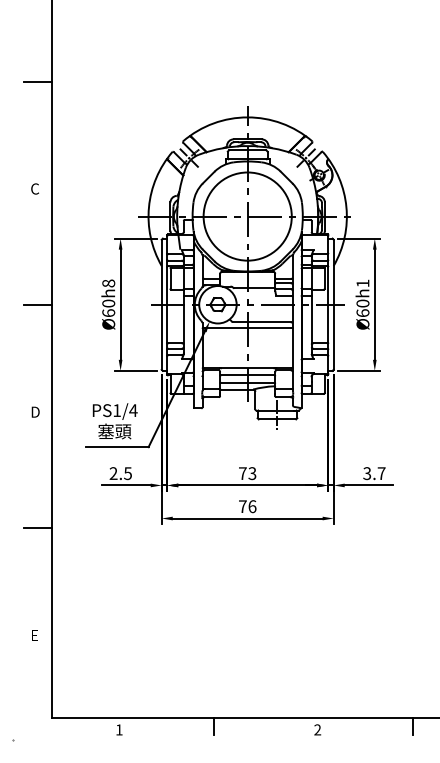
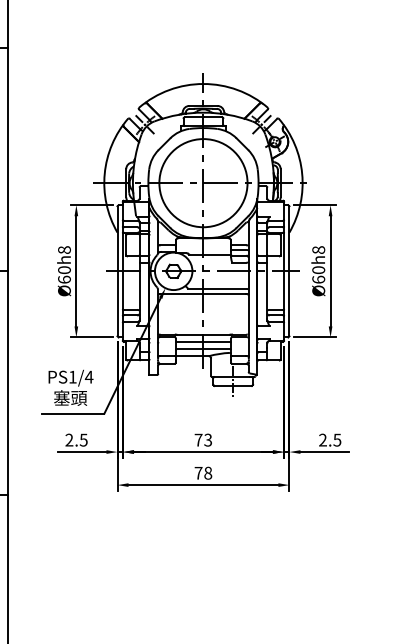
text: (362, 283) -> (318, 250), Ø60h1 -> Ø60h8
text: (374, 473) -> (330, 440), 3.7 -> 2.5
text: (252, 506) -> (208, 473), 76 -> 78

